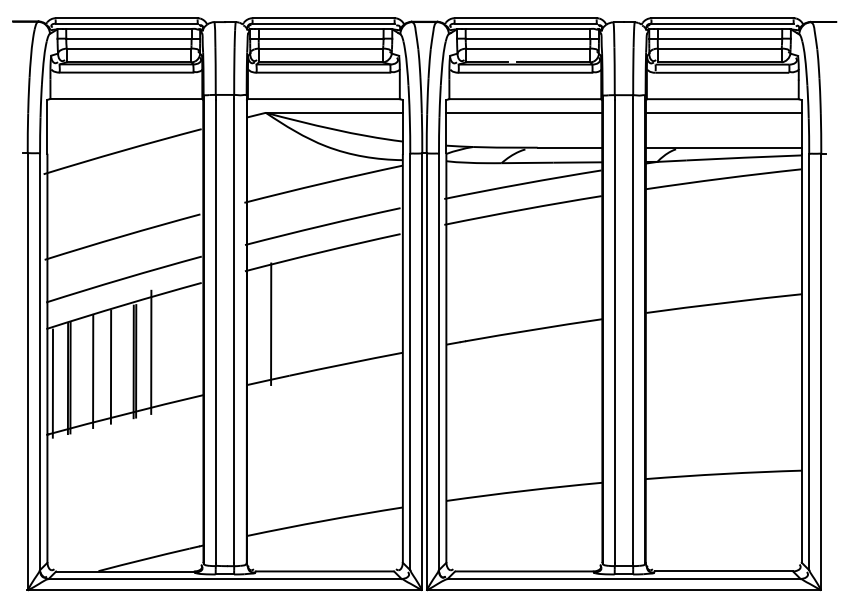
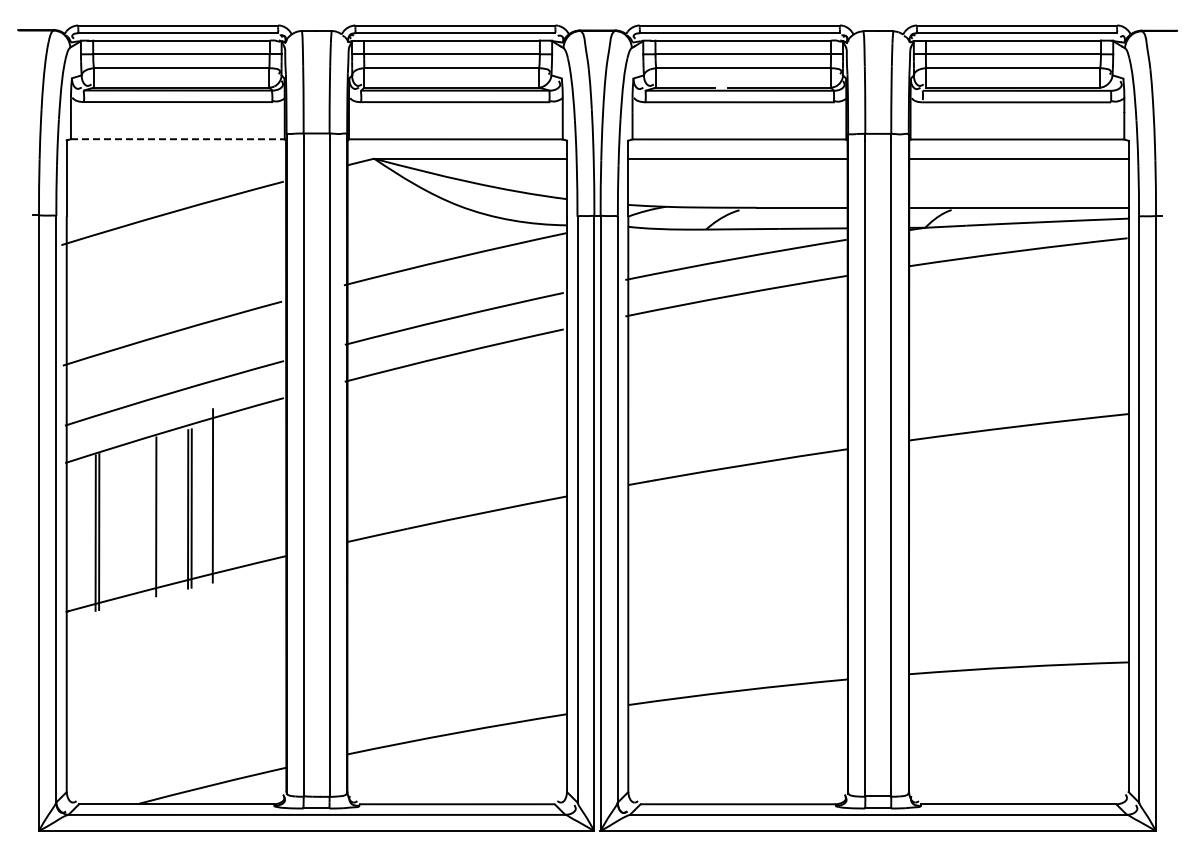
line: (126, 99) -> (178, 139), solid -> dashed
line: (271, 323) -> (381, 455), removed
line: (92, 371) -> (130, 522), removed
line: (52, 383) -> (74, 539), removed

